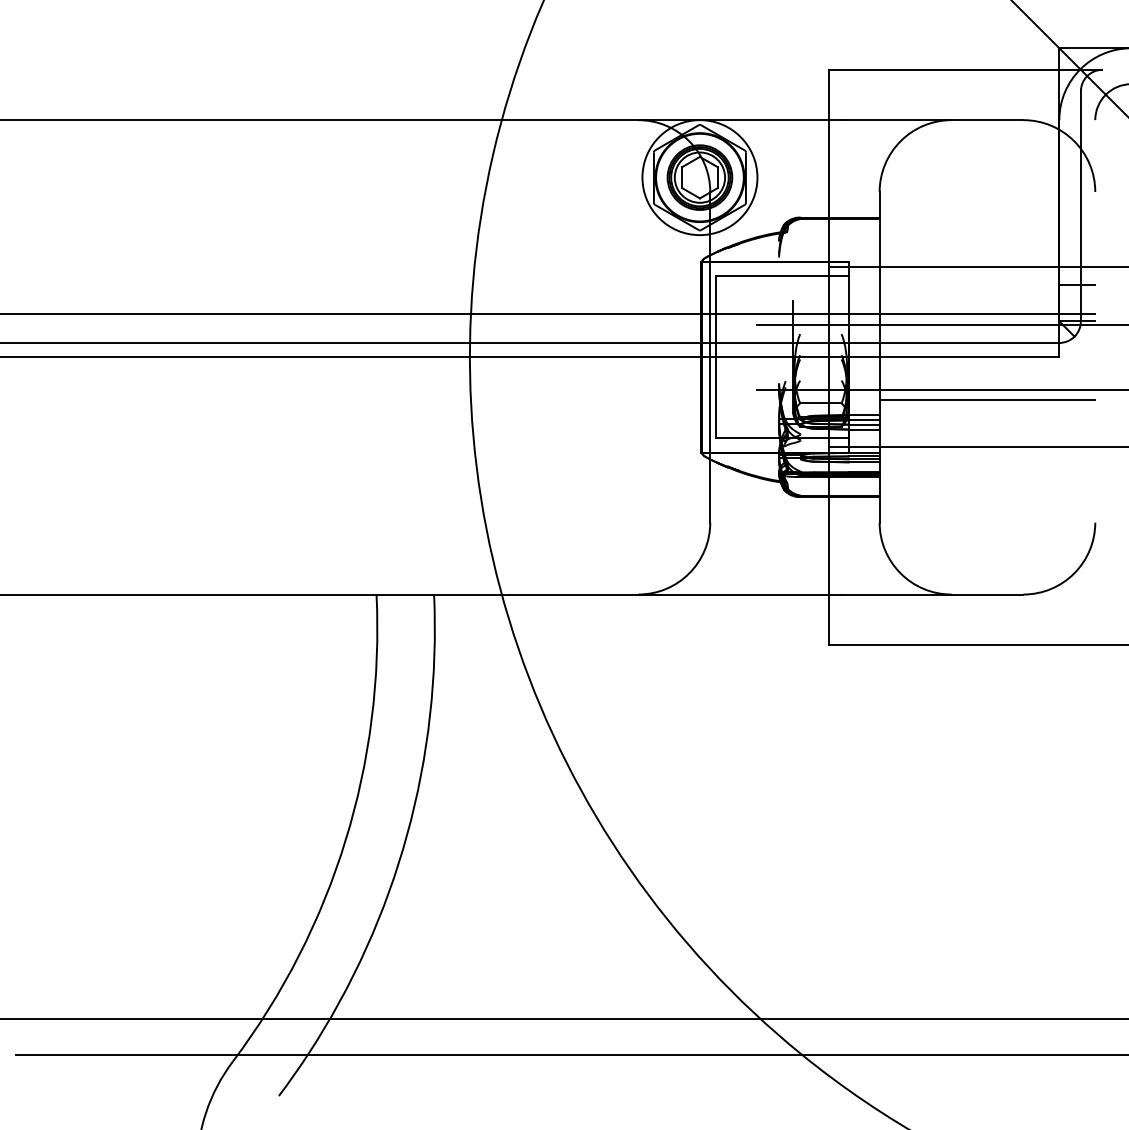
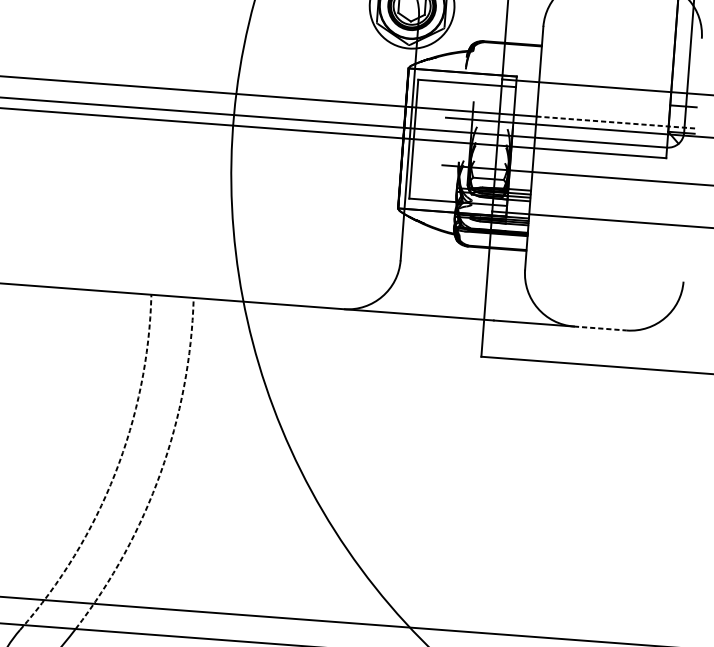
line: (987, 314) -> (615, 122), solid -> dashed
line: (987, 400) -> (611, 185), removed
line: (987, 594) -> (600, 328), solid -> dashed
arc: (407, 834) -> (160, 472), solid -> dashed
arc: (345, 840) -> (115, 473), solid -> dashed

